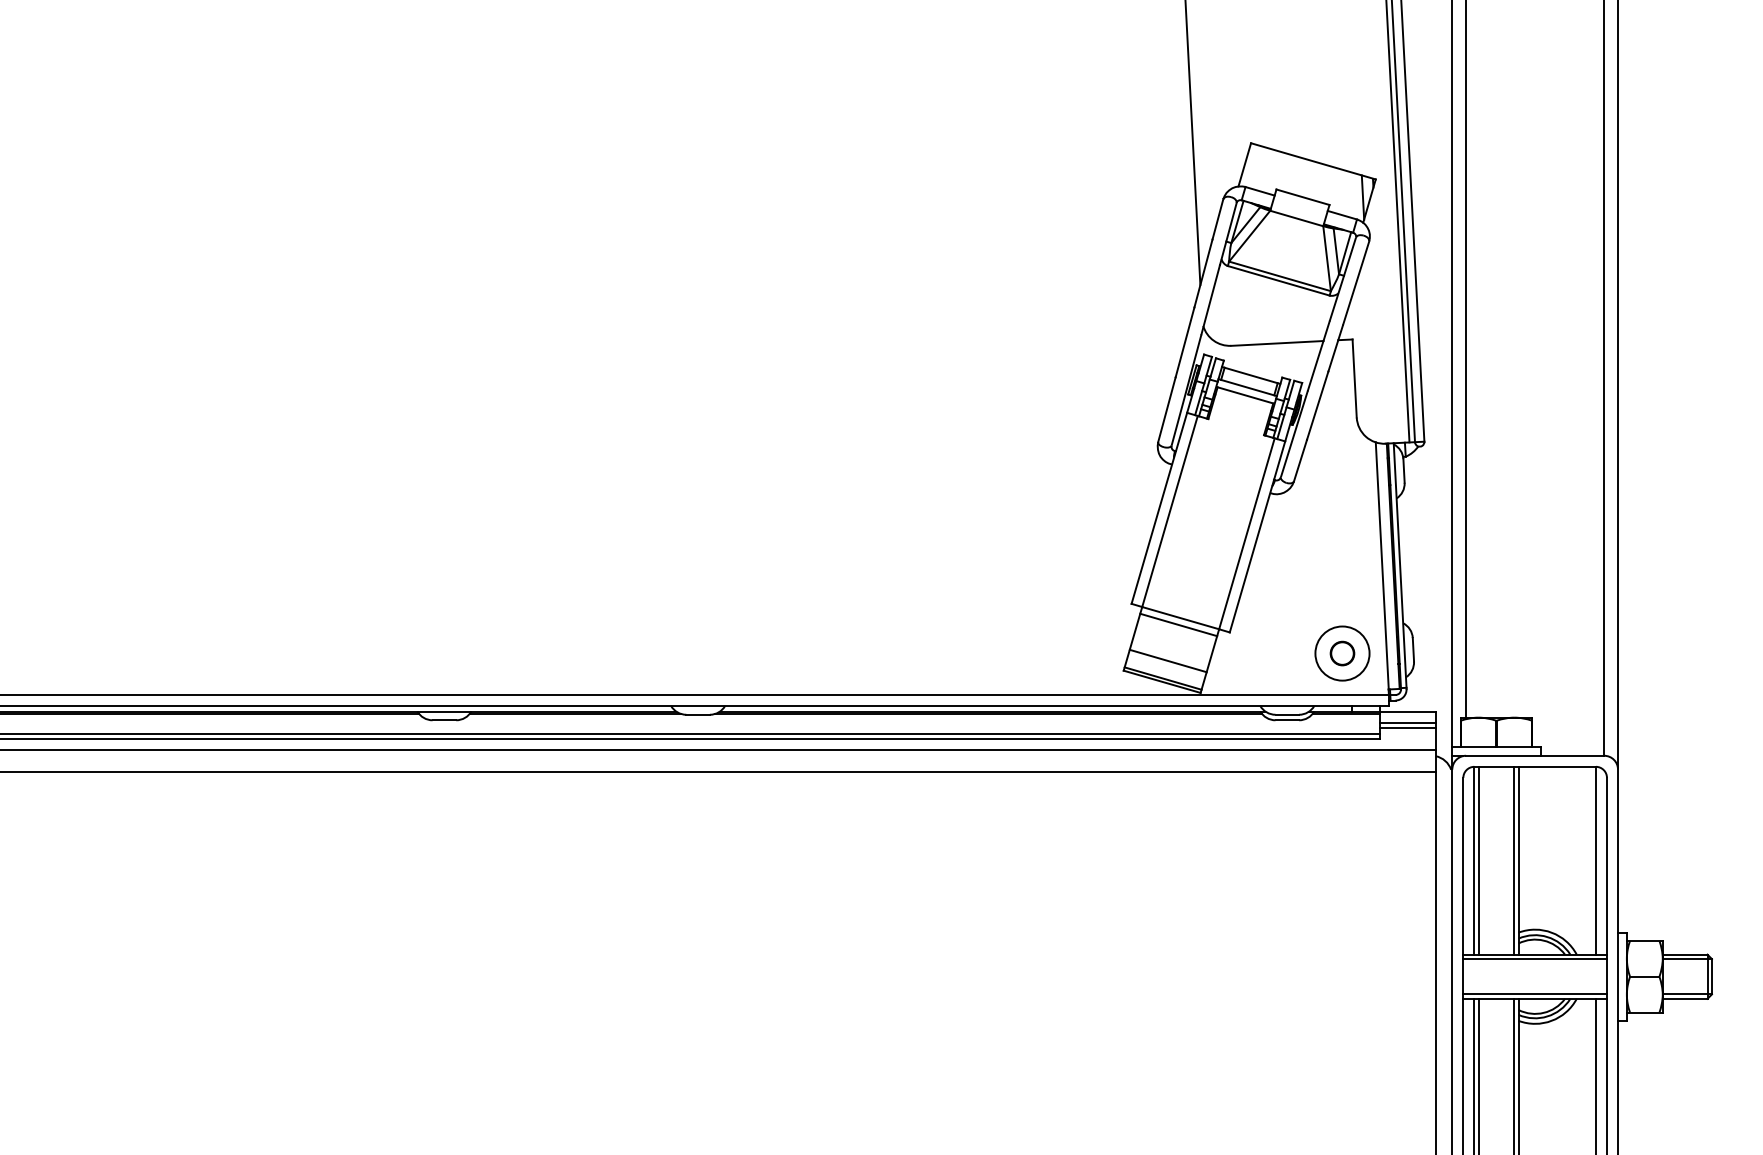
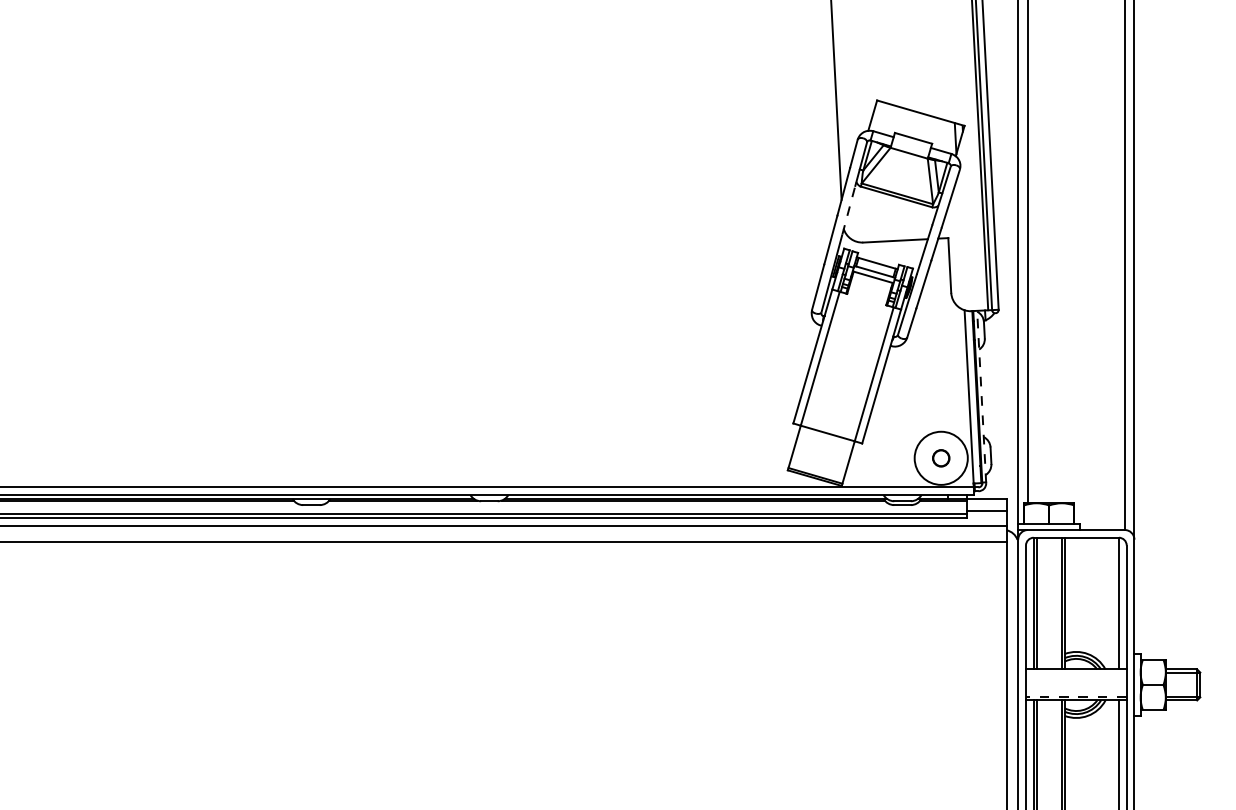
line: (1210, 299) -> (848, 210), solid -> dashed
line: (1400, 565) -> (981, 396), solid -> dashed
line: (1178, 624) -> (826, 437), removed
circle: (1342, 653) -> (941, 458), size x1.4
line: (1167, 660) -> (818, 463), removed
line: (1407, 722) -> (986, 506), removed
line: (1534, 959) -> (1075, 672), removed
line: (1535, 994) -> (1076, 697), solid -> dashed

